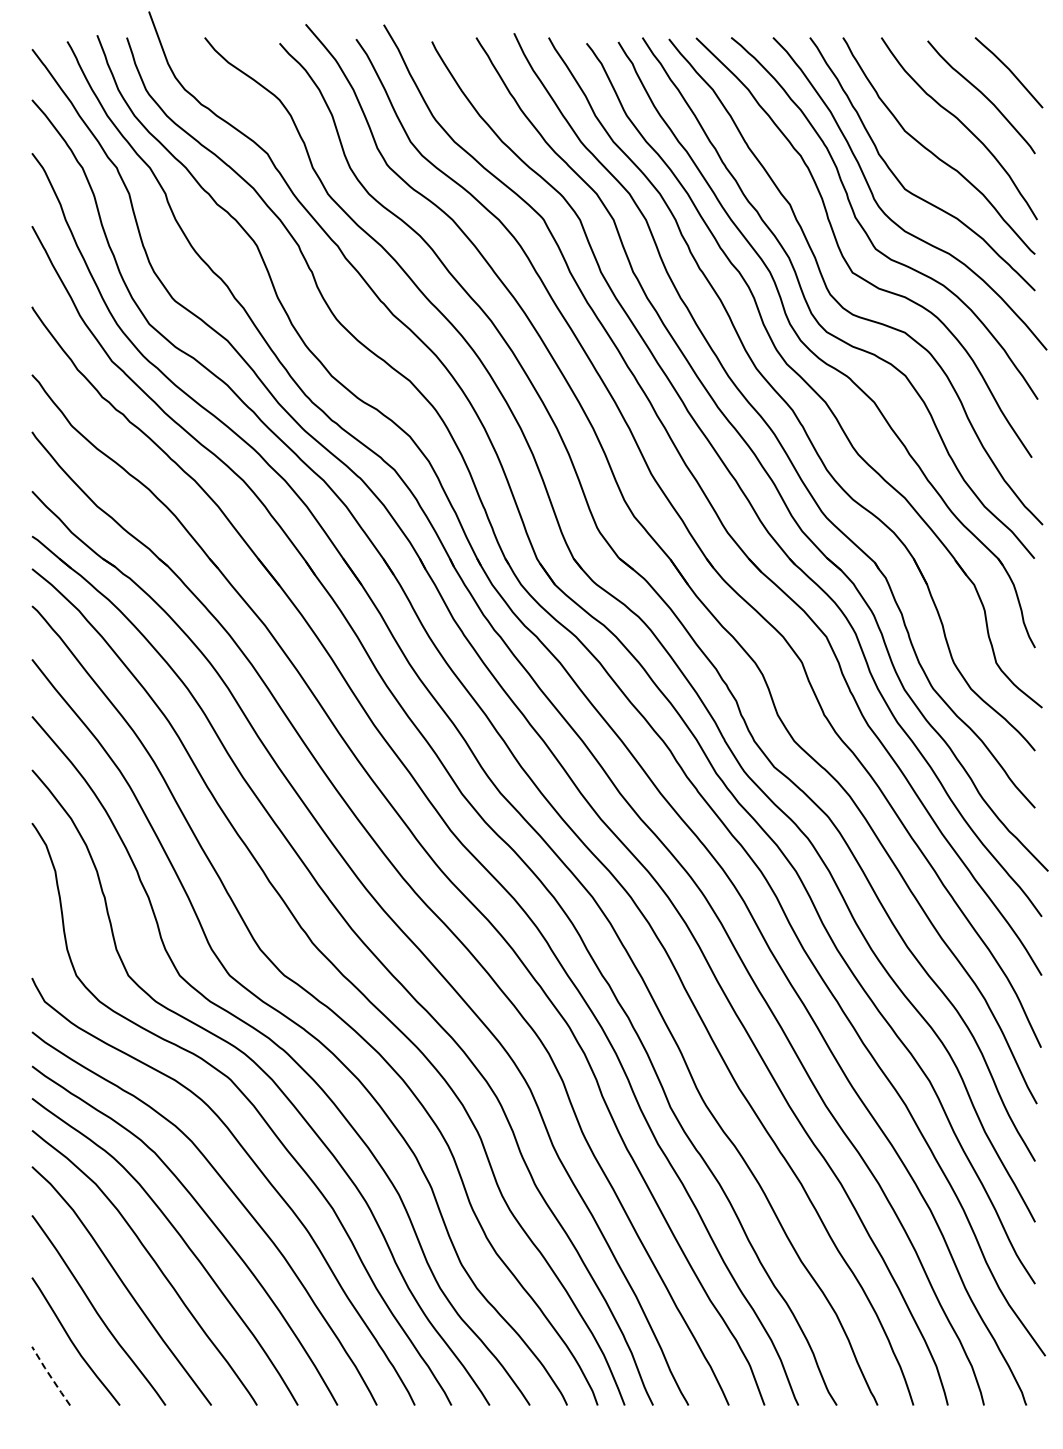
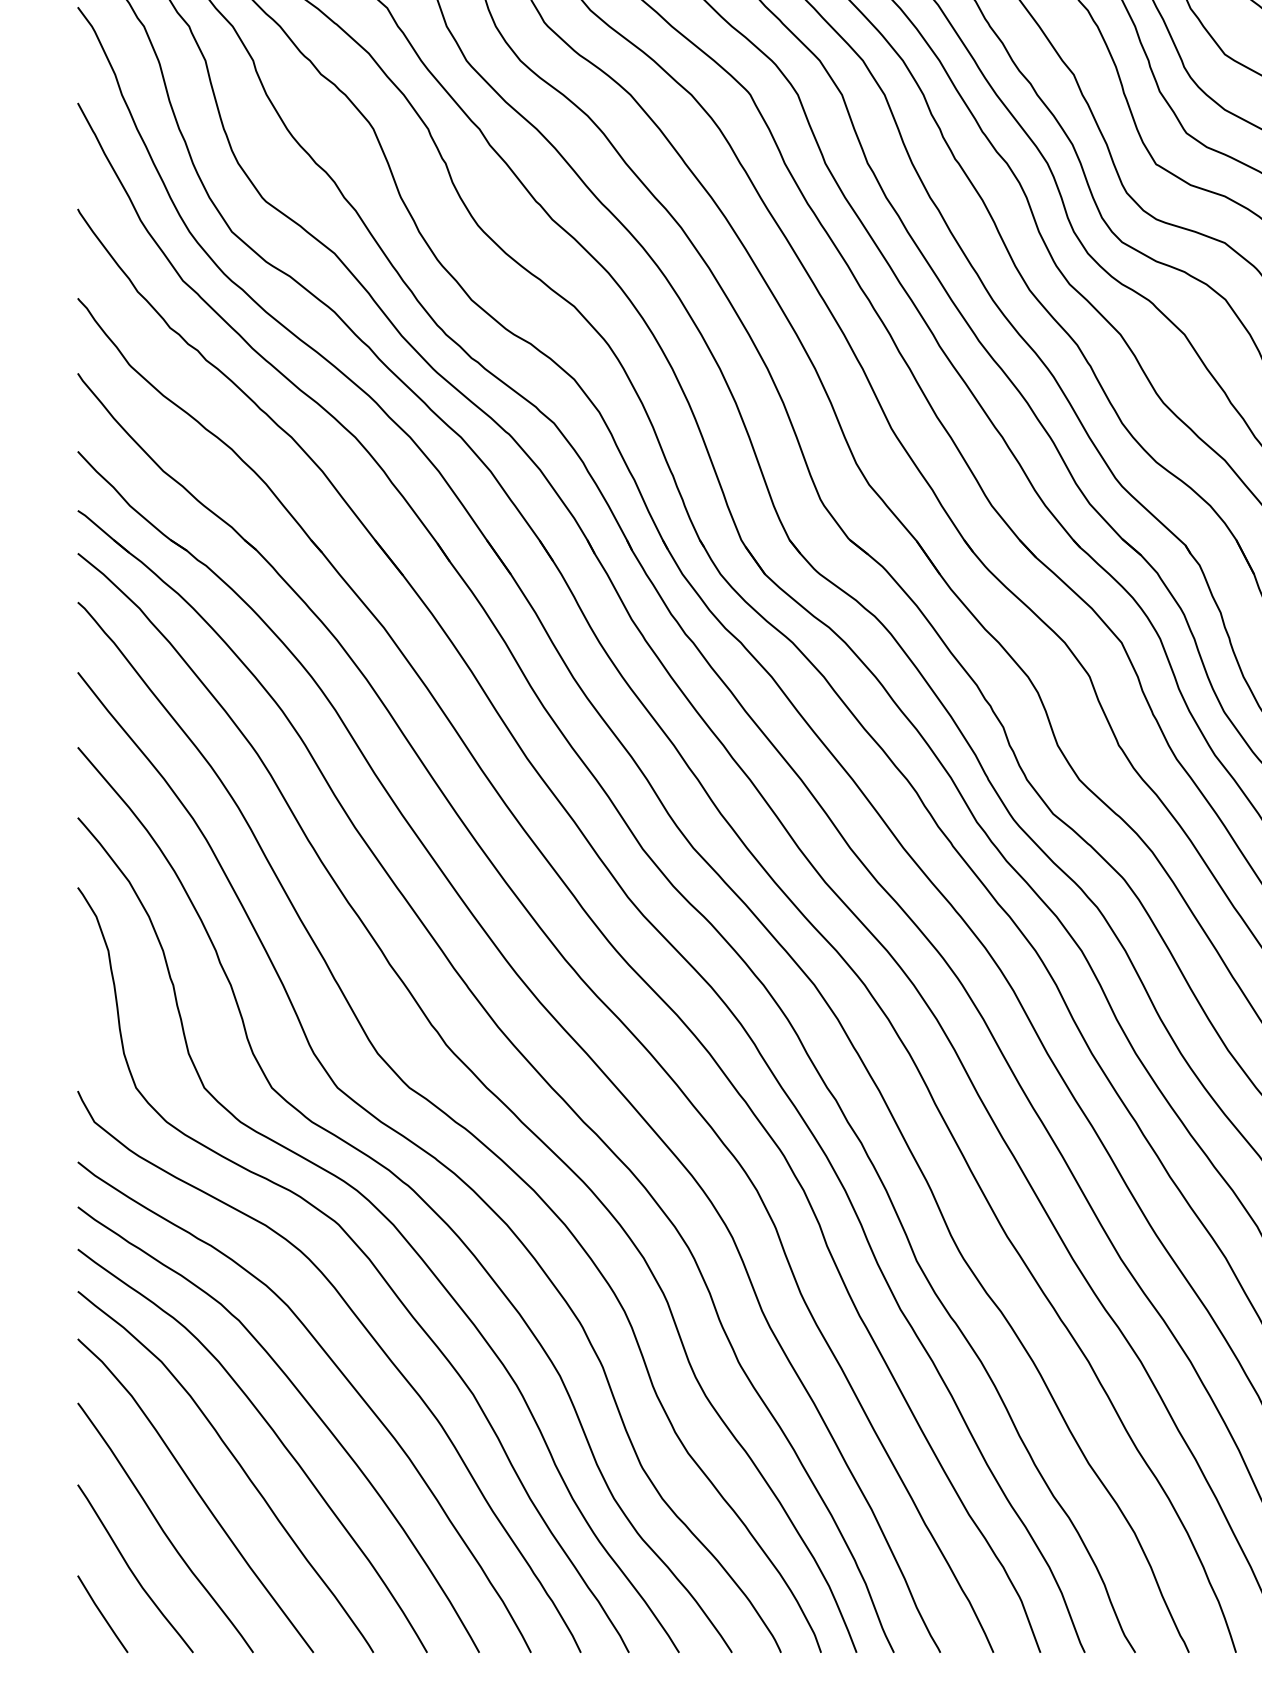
line: (50, 1376) -> (102, 1614), dashed -> solid

